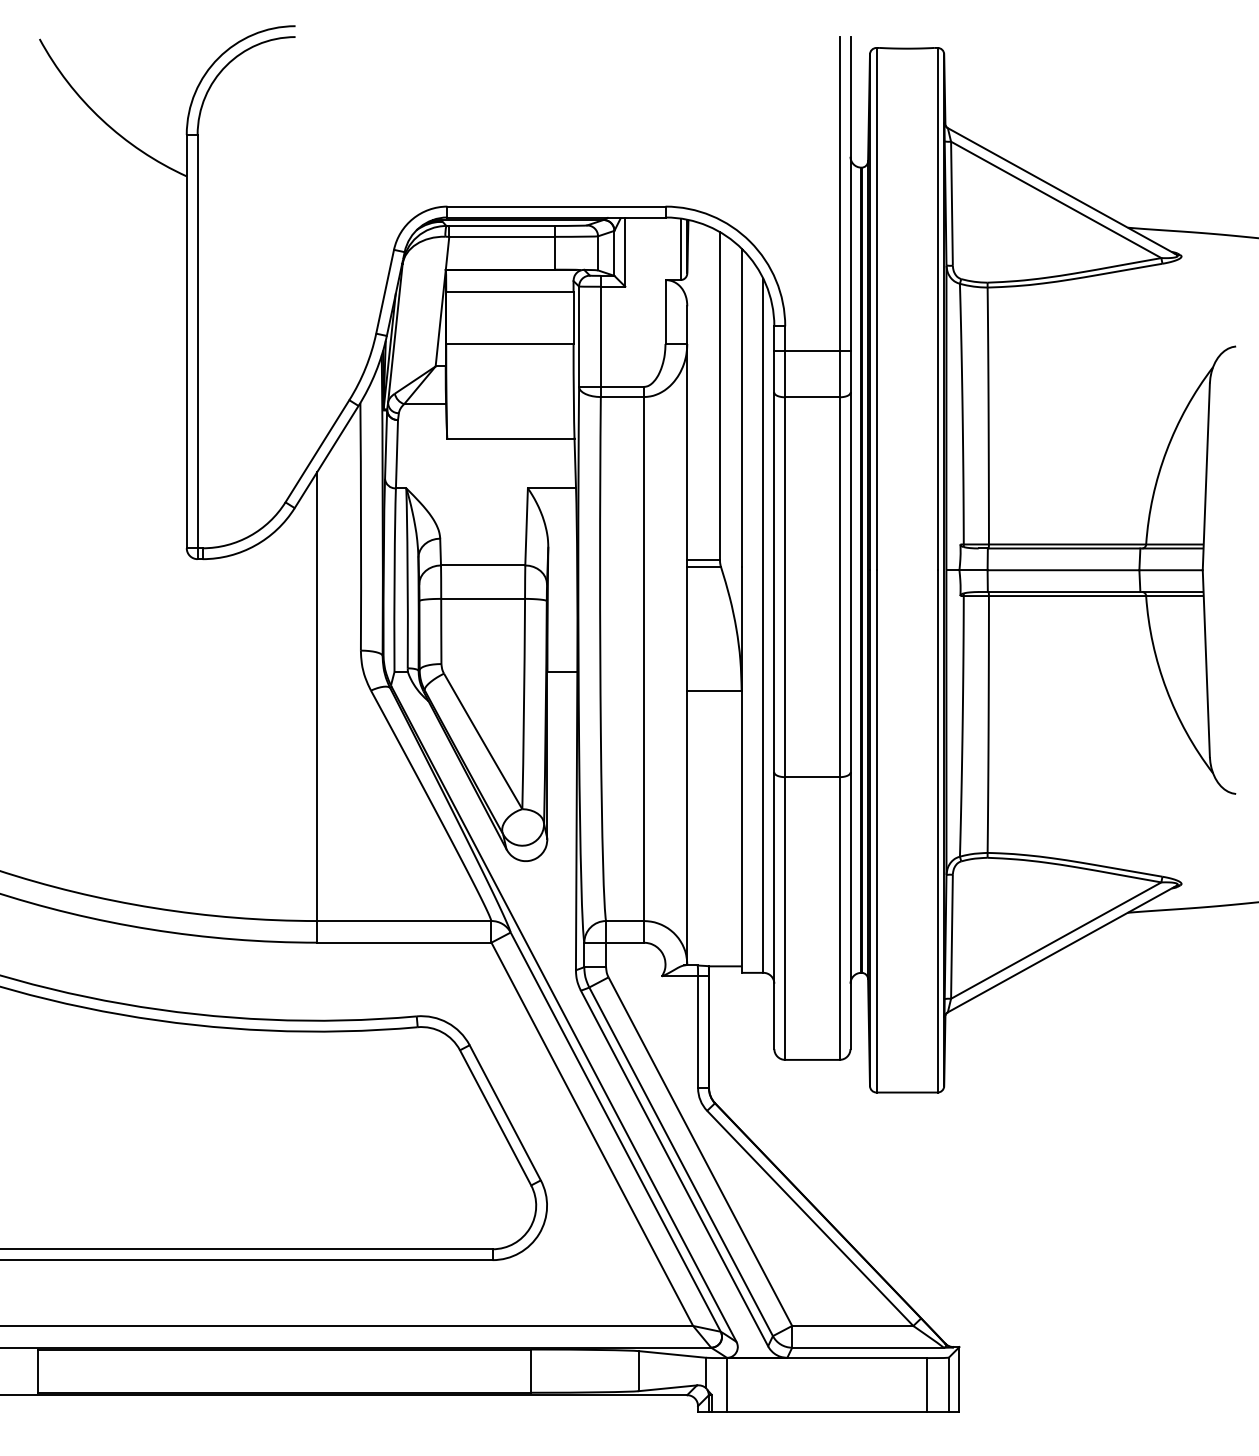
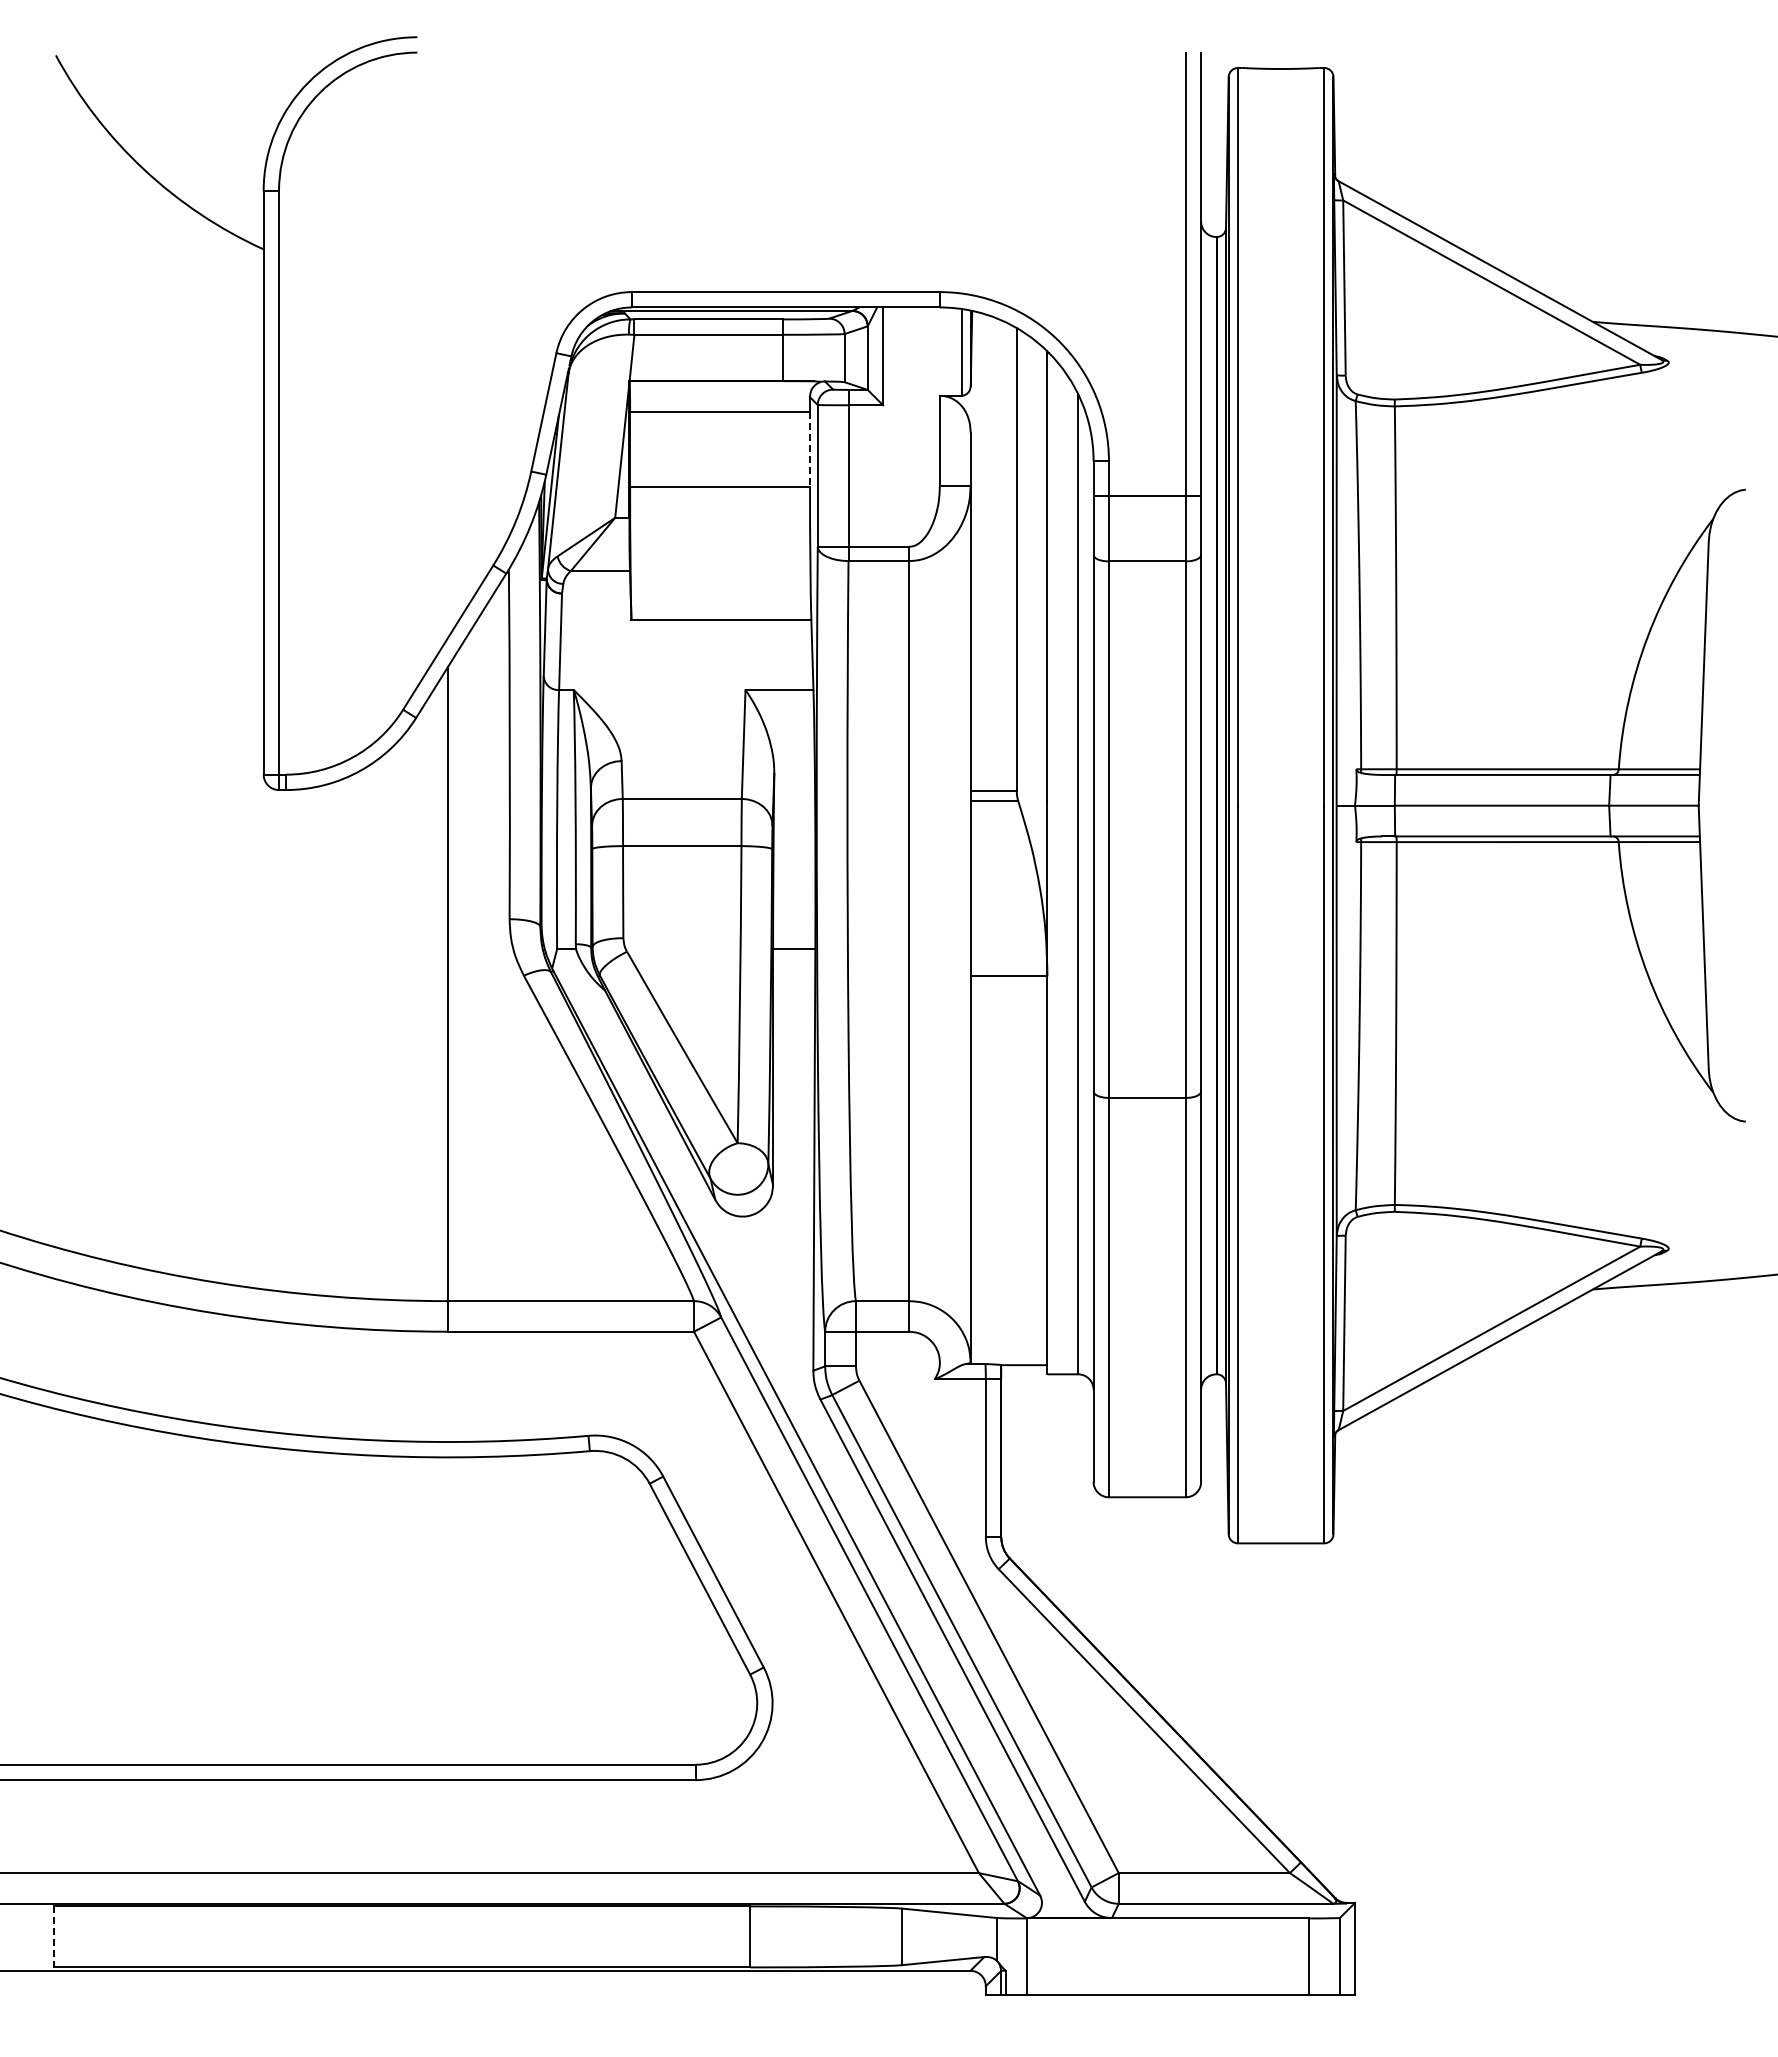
line: (573, 318) -> (810, 449), solid -> dashed
line: (37, 1370) -> (53, 1936), solid -> dashed

